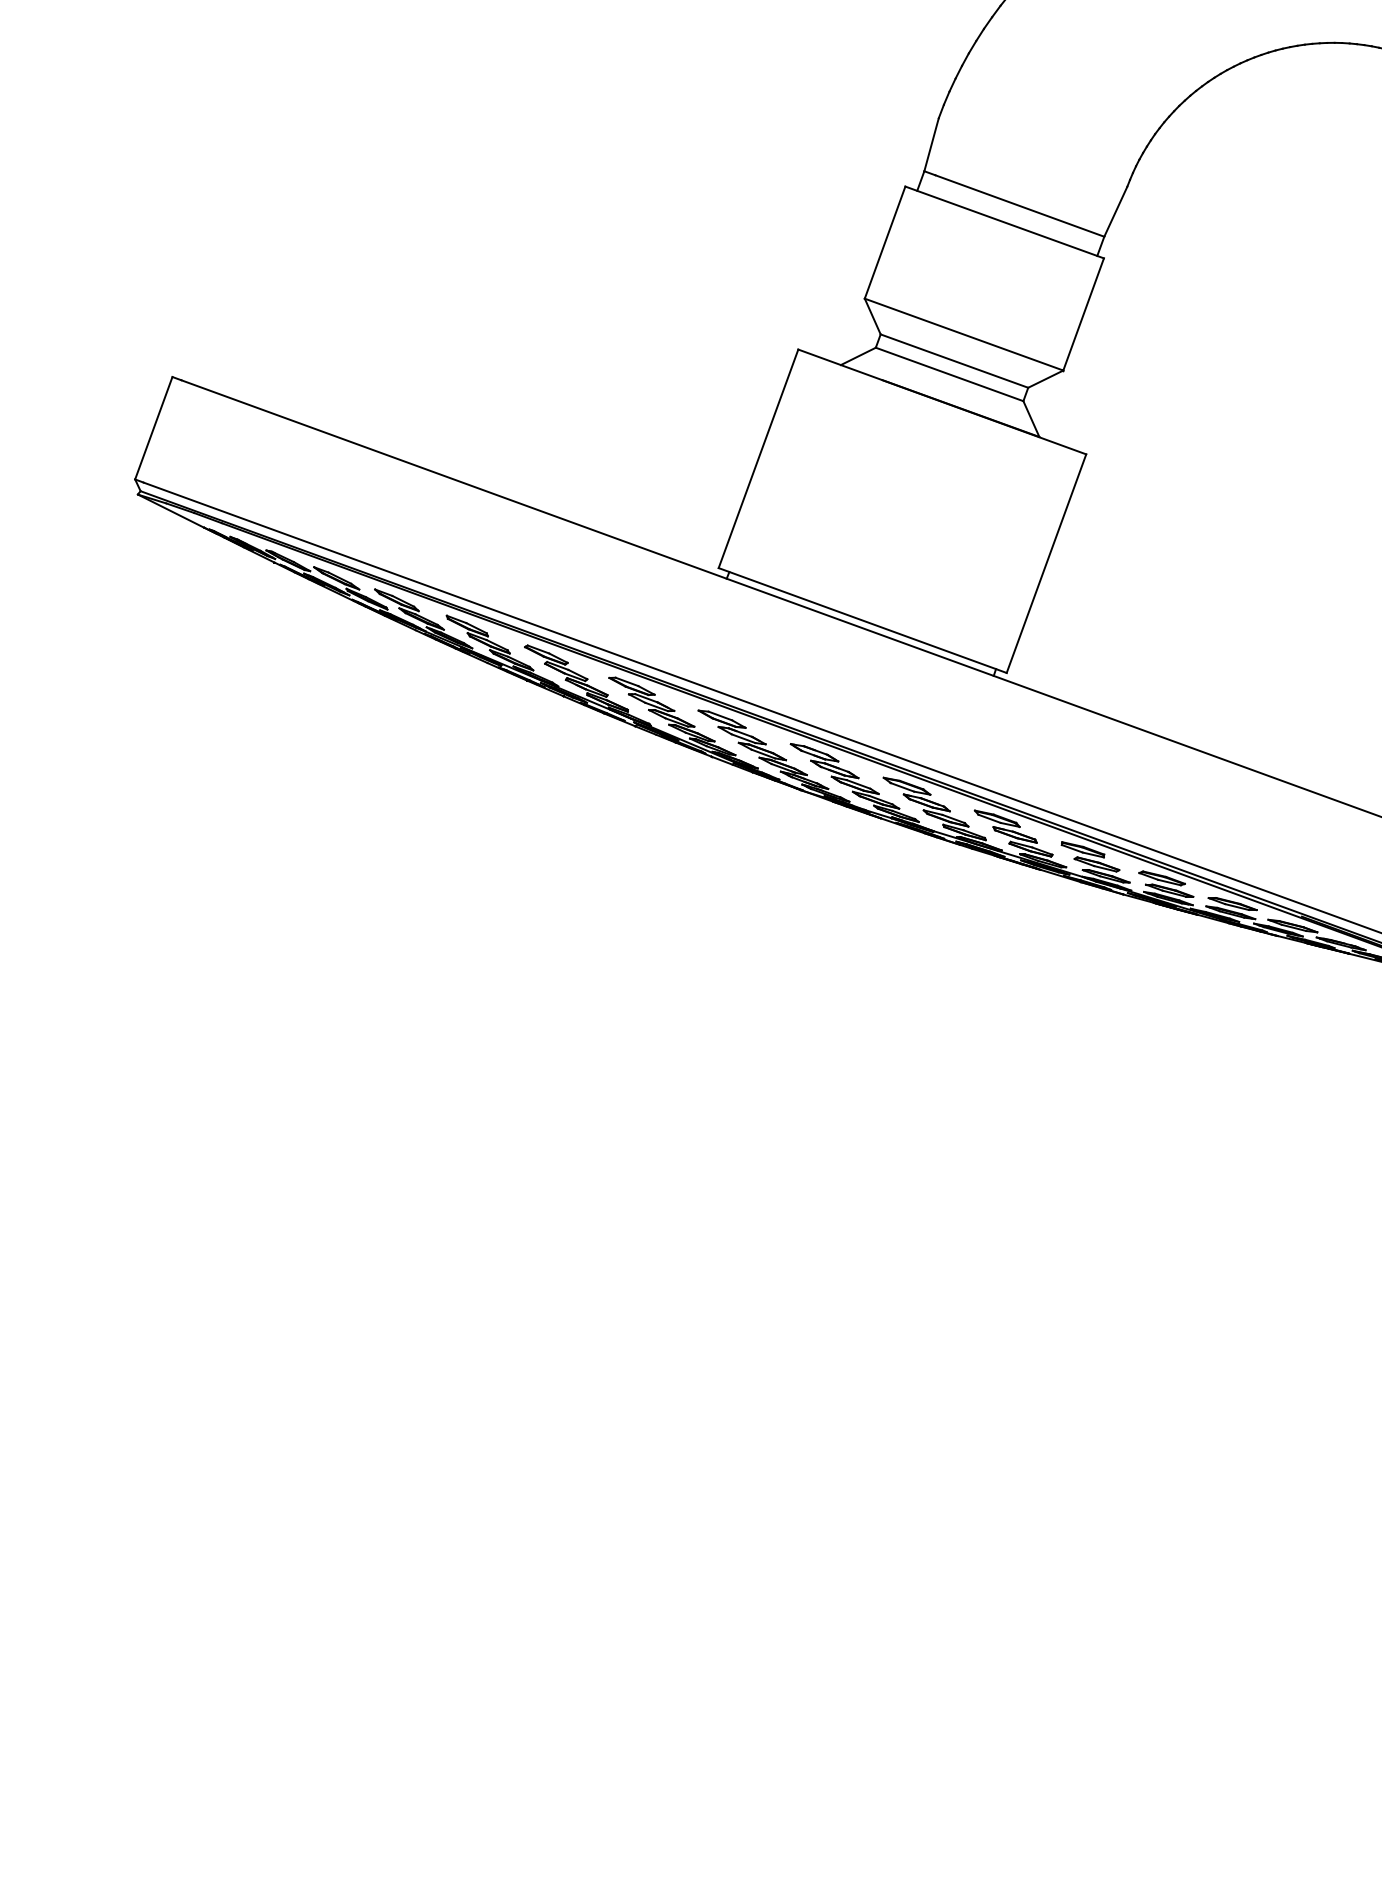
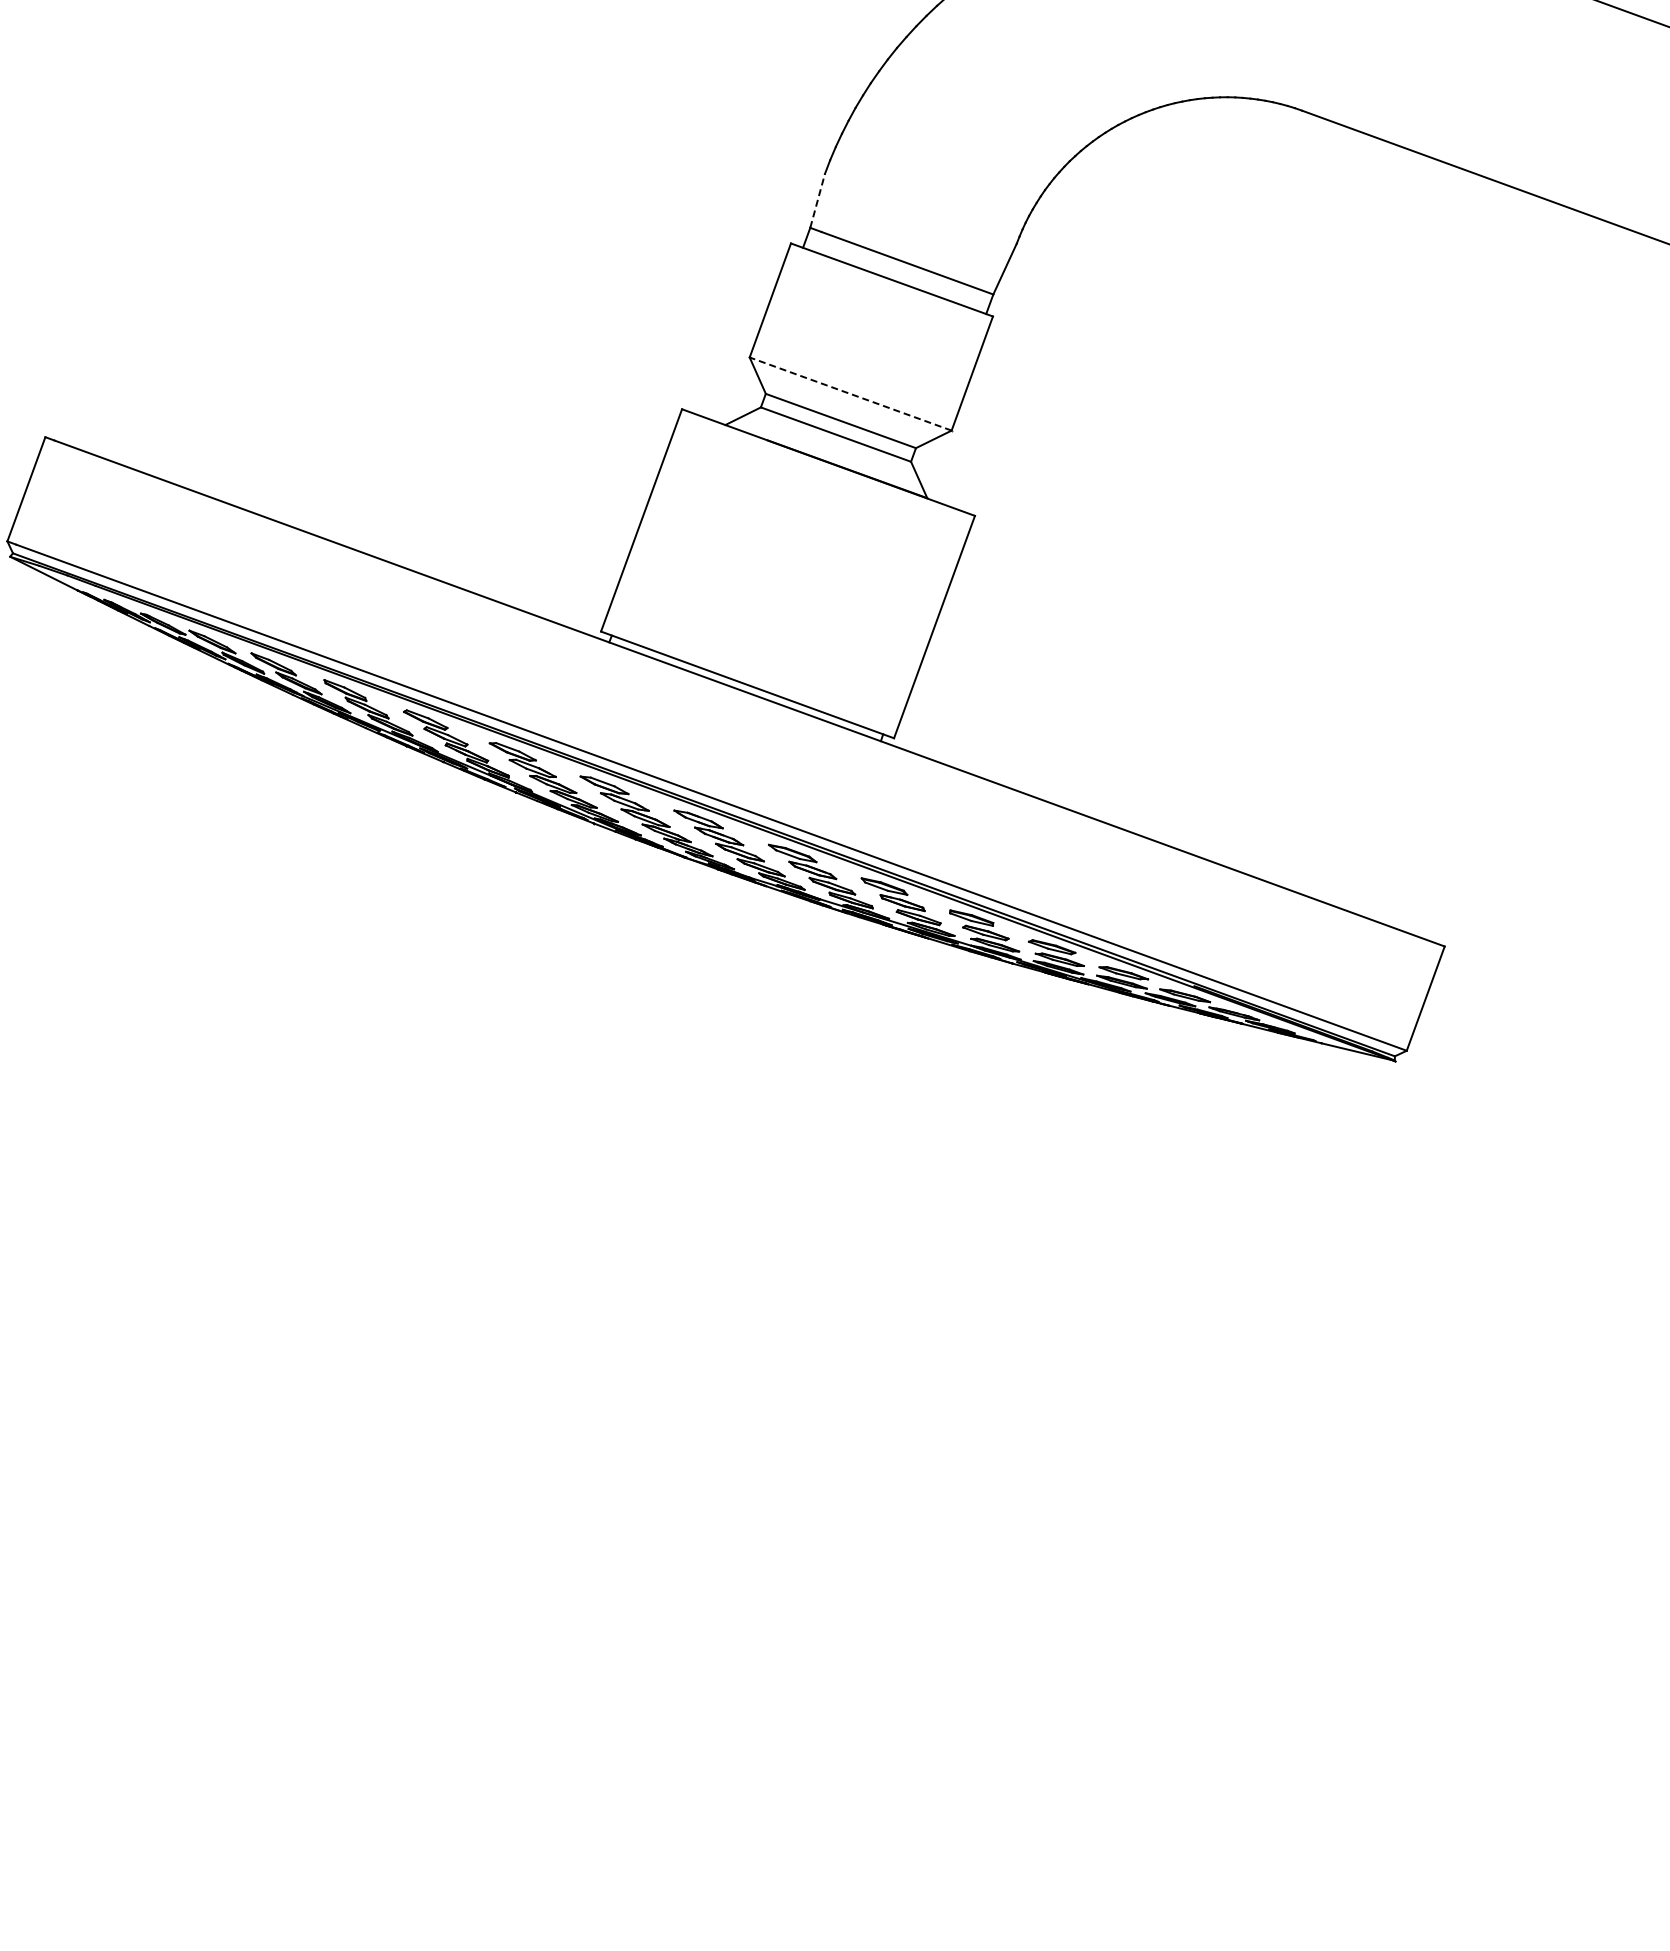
line: (931, 144) -> (817, 200), solid -> dashed
line: (963, 334) -> (850, 393), solid -> dashed

